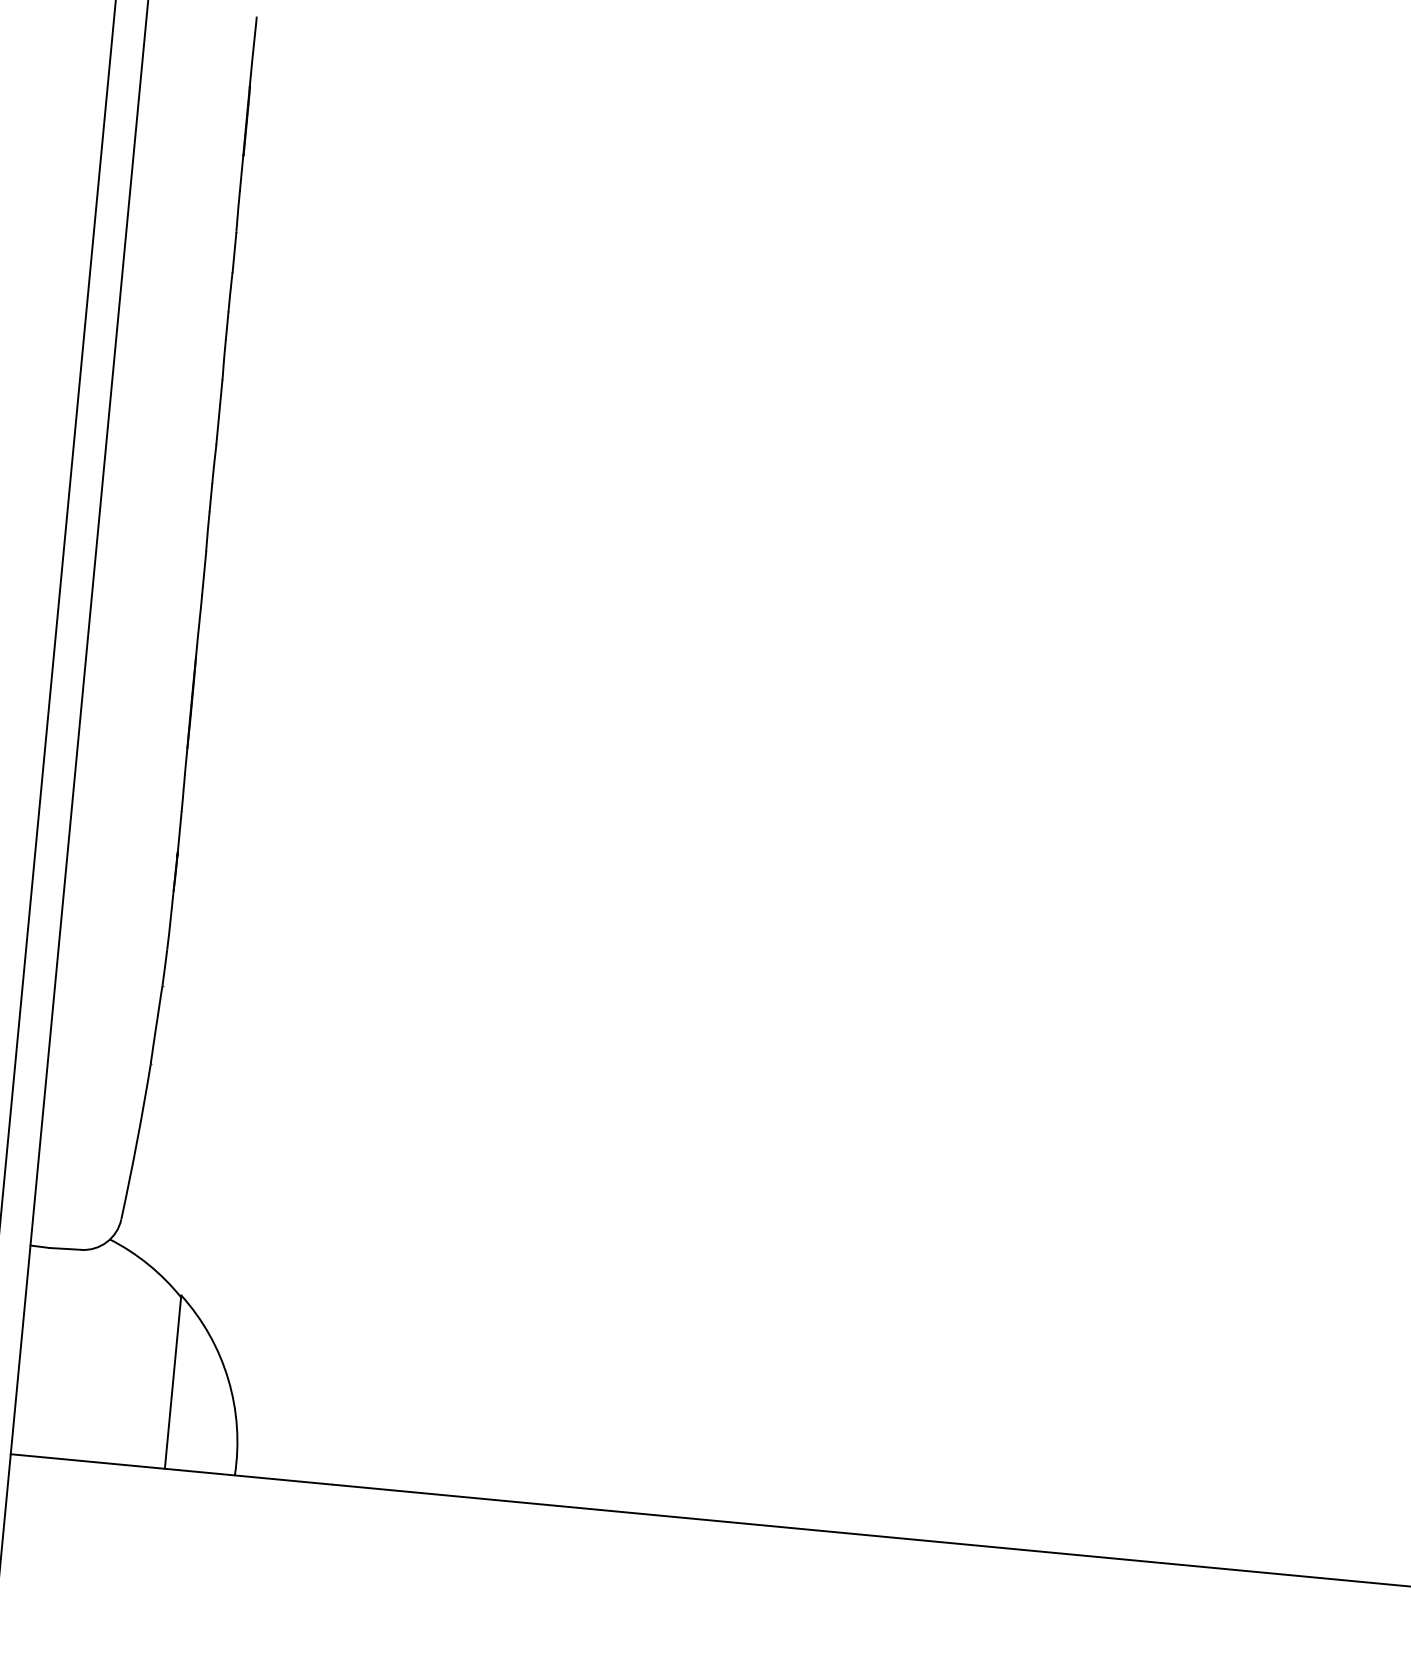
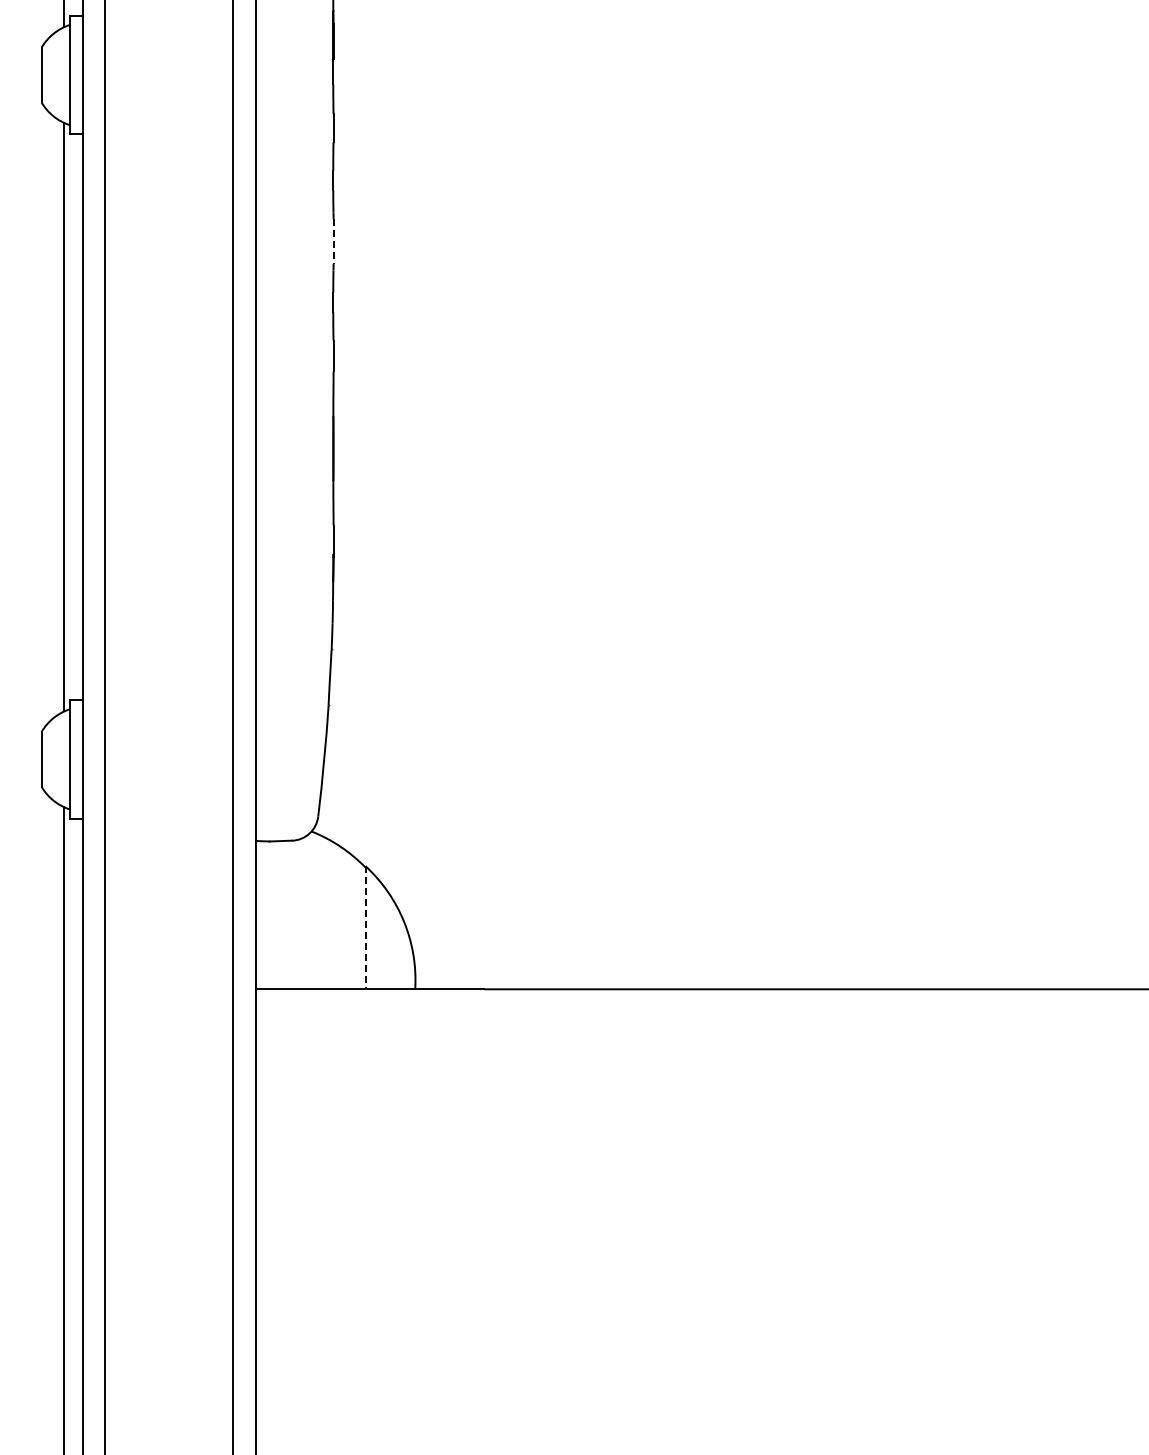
line: (219, 411) -> (333, 241), solid -> dashed
line: (173, 1381) -> (365, 927), solid -> dashed

